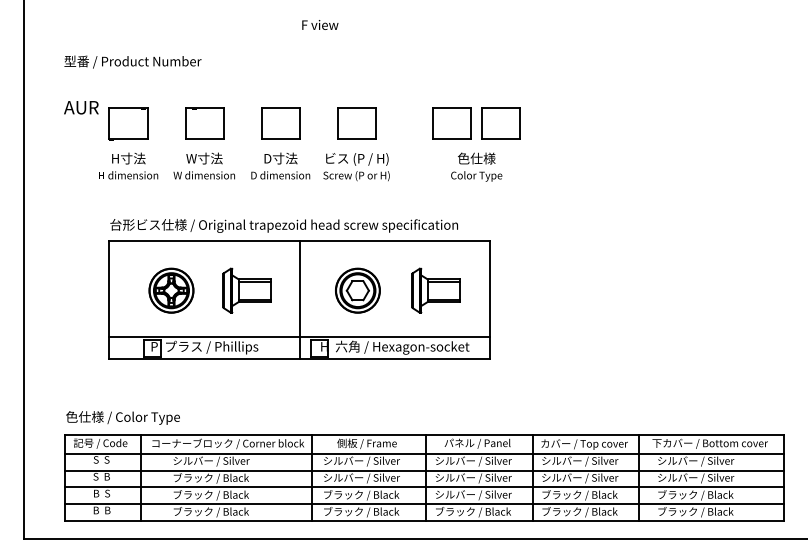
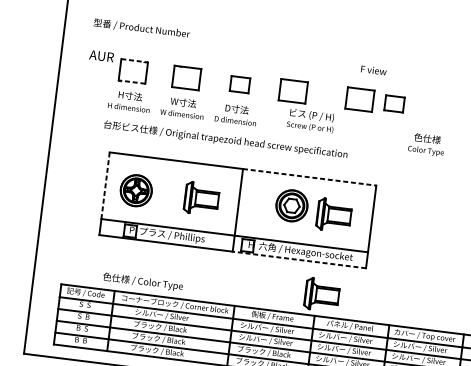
text: (320, 24) -> (374, 70), moved
line: (128, 108) -> (134, 60), solid -> dashed
part: (280, 123) -> (239, 84), size x0.7
part: (500, 123) -> (394, 103), size x0.7
line: (127, 138) -> (131, 81), solid -> dashed
text: (476, 166) -> (426, 144), moved
text: (356, 167) -> (310, 121), moved
text: (283, 225) -> (225, 139), moved
line: (395, 241) -> (310, 177), solid -> dashed
line: (109, 289) -> (105, 186), solid -> dashed
part: (171, 290) -> (136, 190), moved
part: (357, 290) -> (291, 205), moved
line: (394, 359) -> (299, 259), solid -> dashed
part: (432, 404) -> (321, 294), added
text: (122, 417) -> (142, 281), moved

